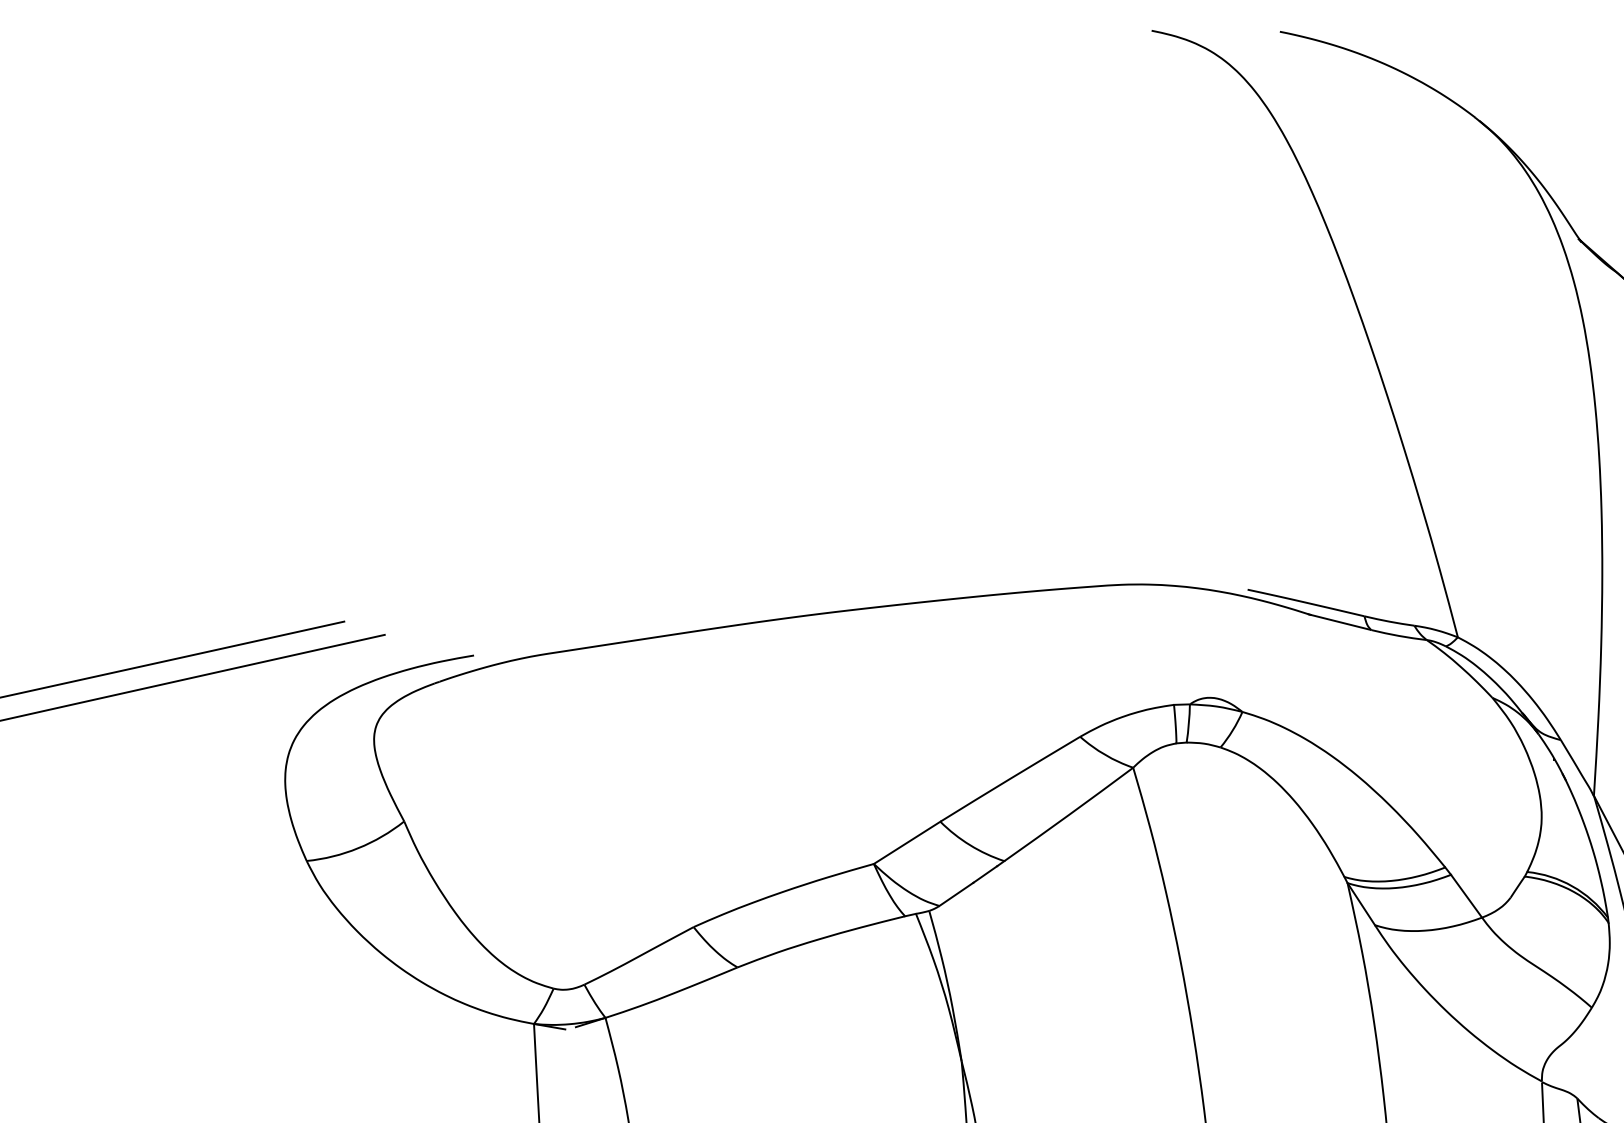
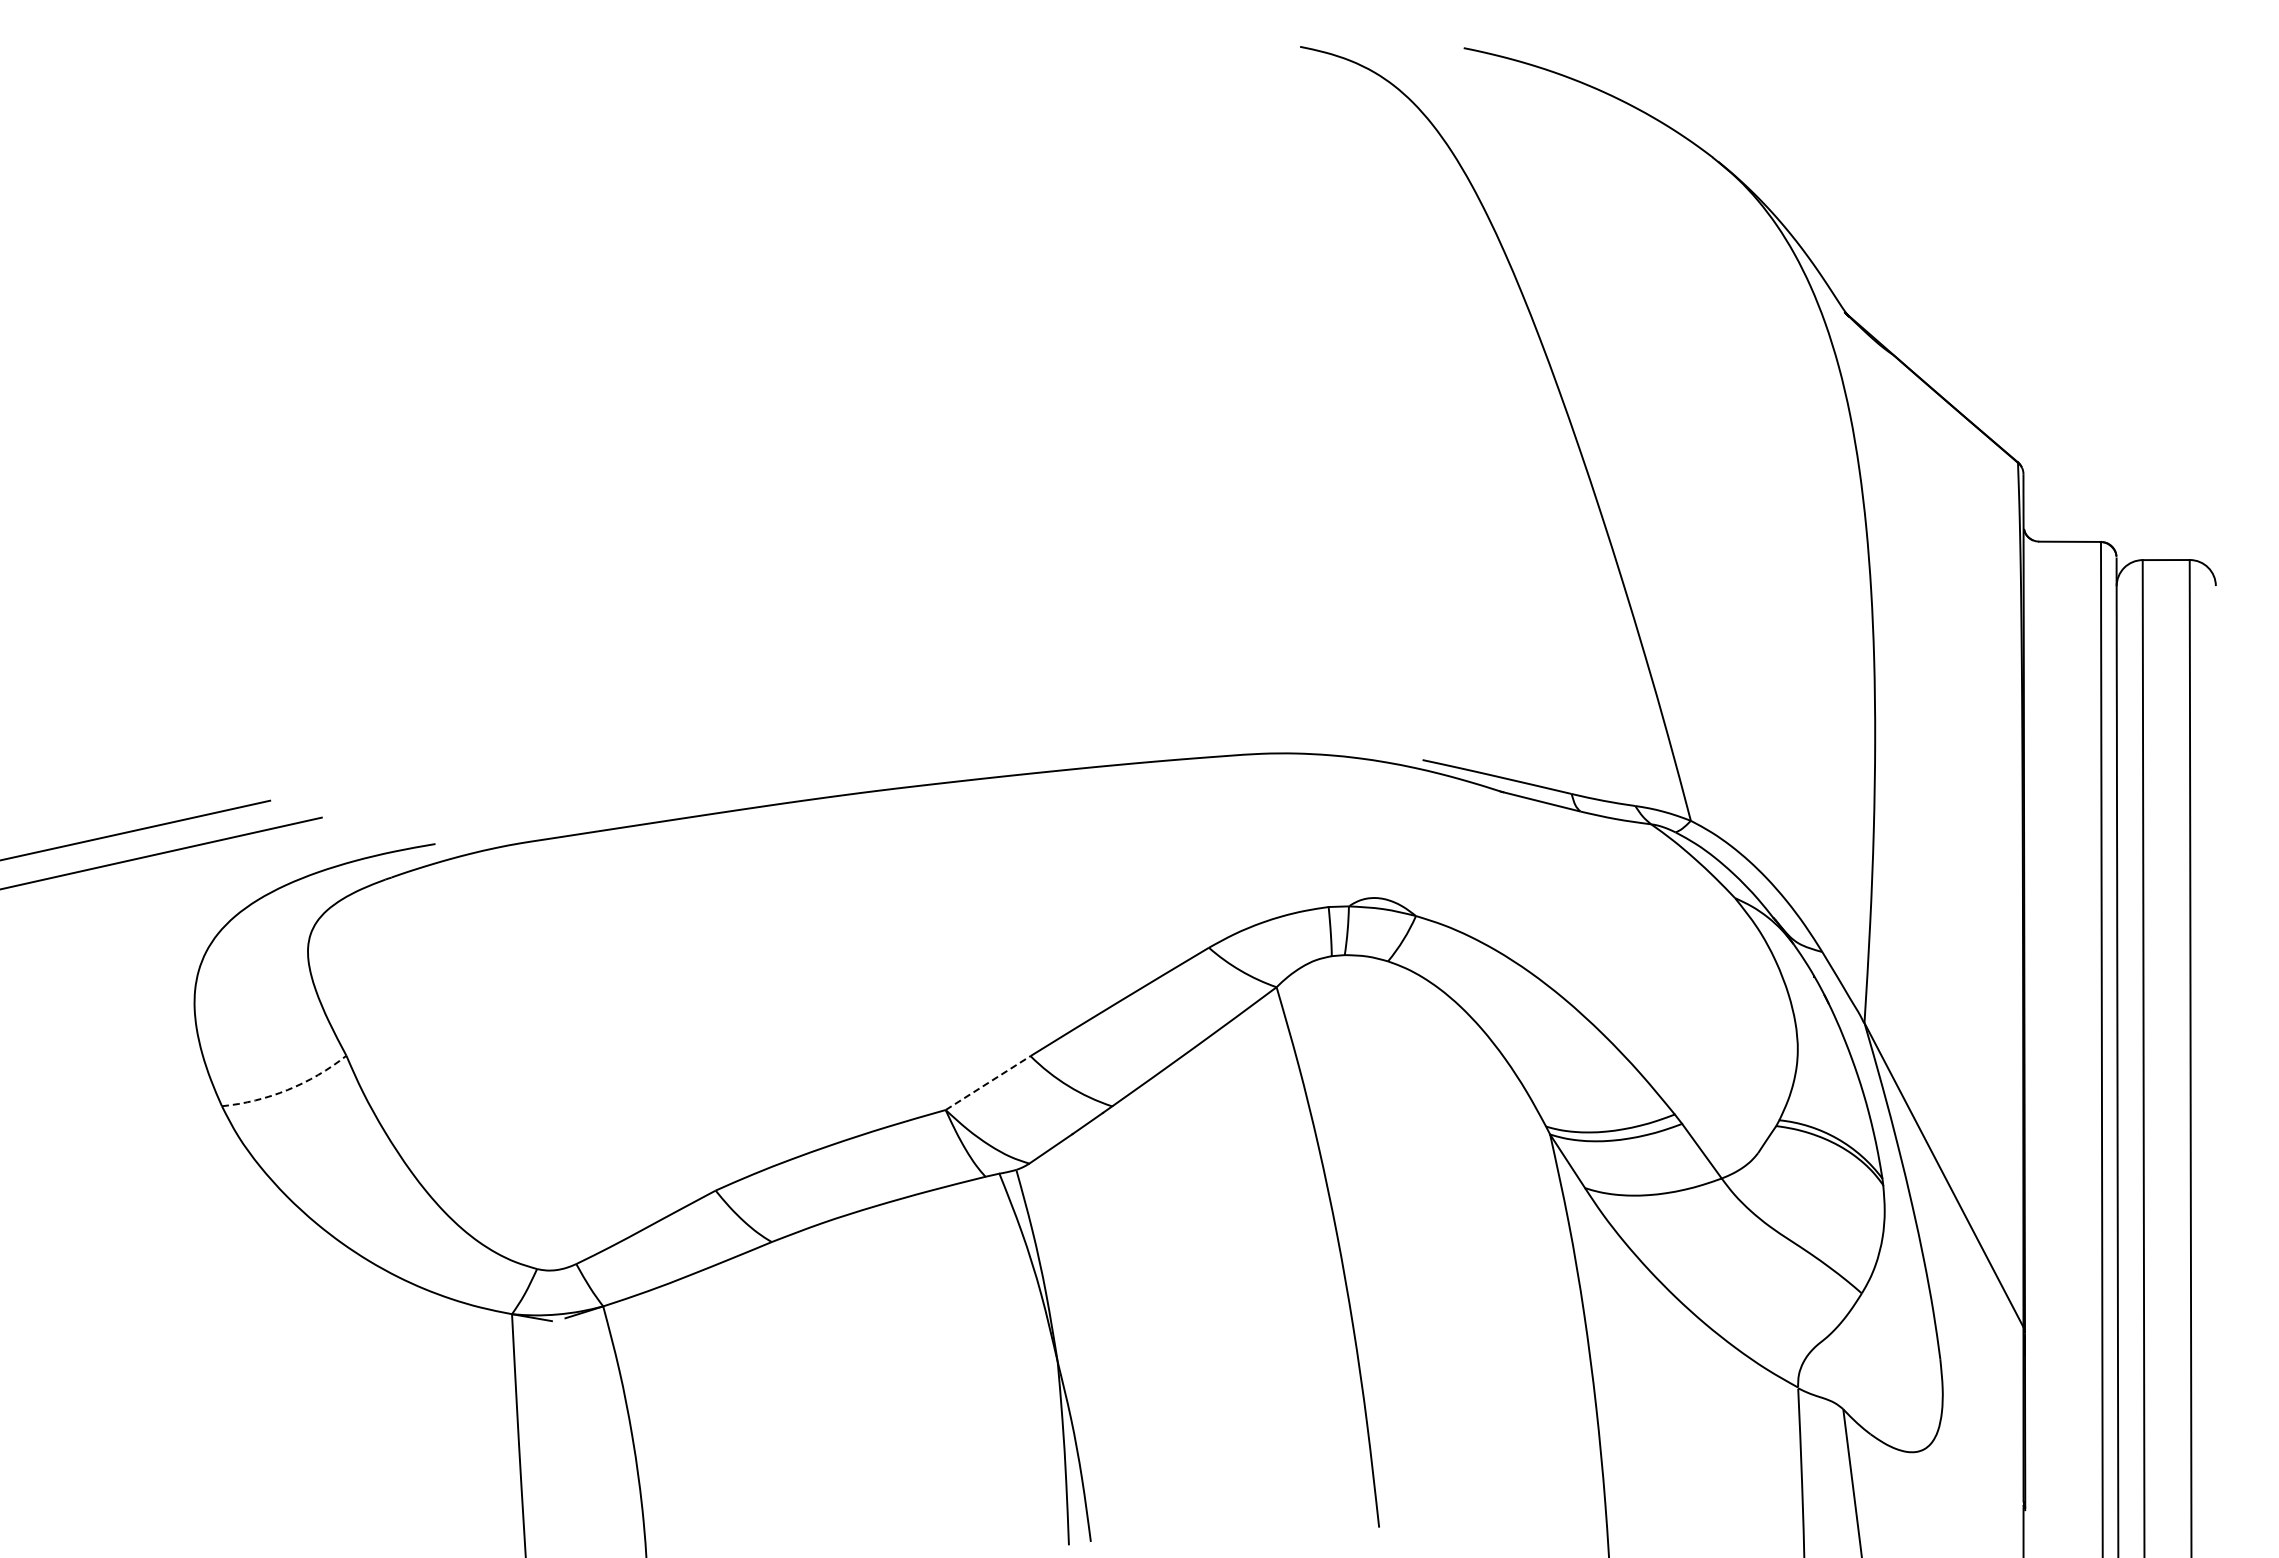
line: (907, 842) -> (988, 1082), solid -> dashed
arc: (358, 847) -> (287, 1089), solid -> dashed

